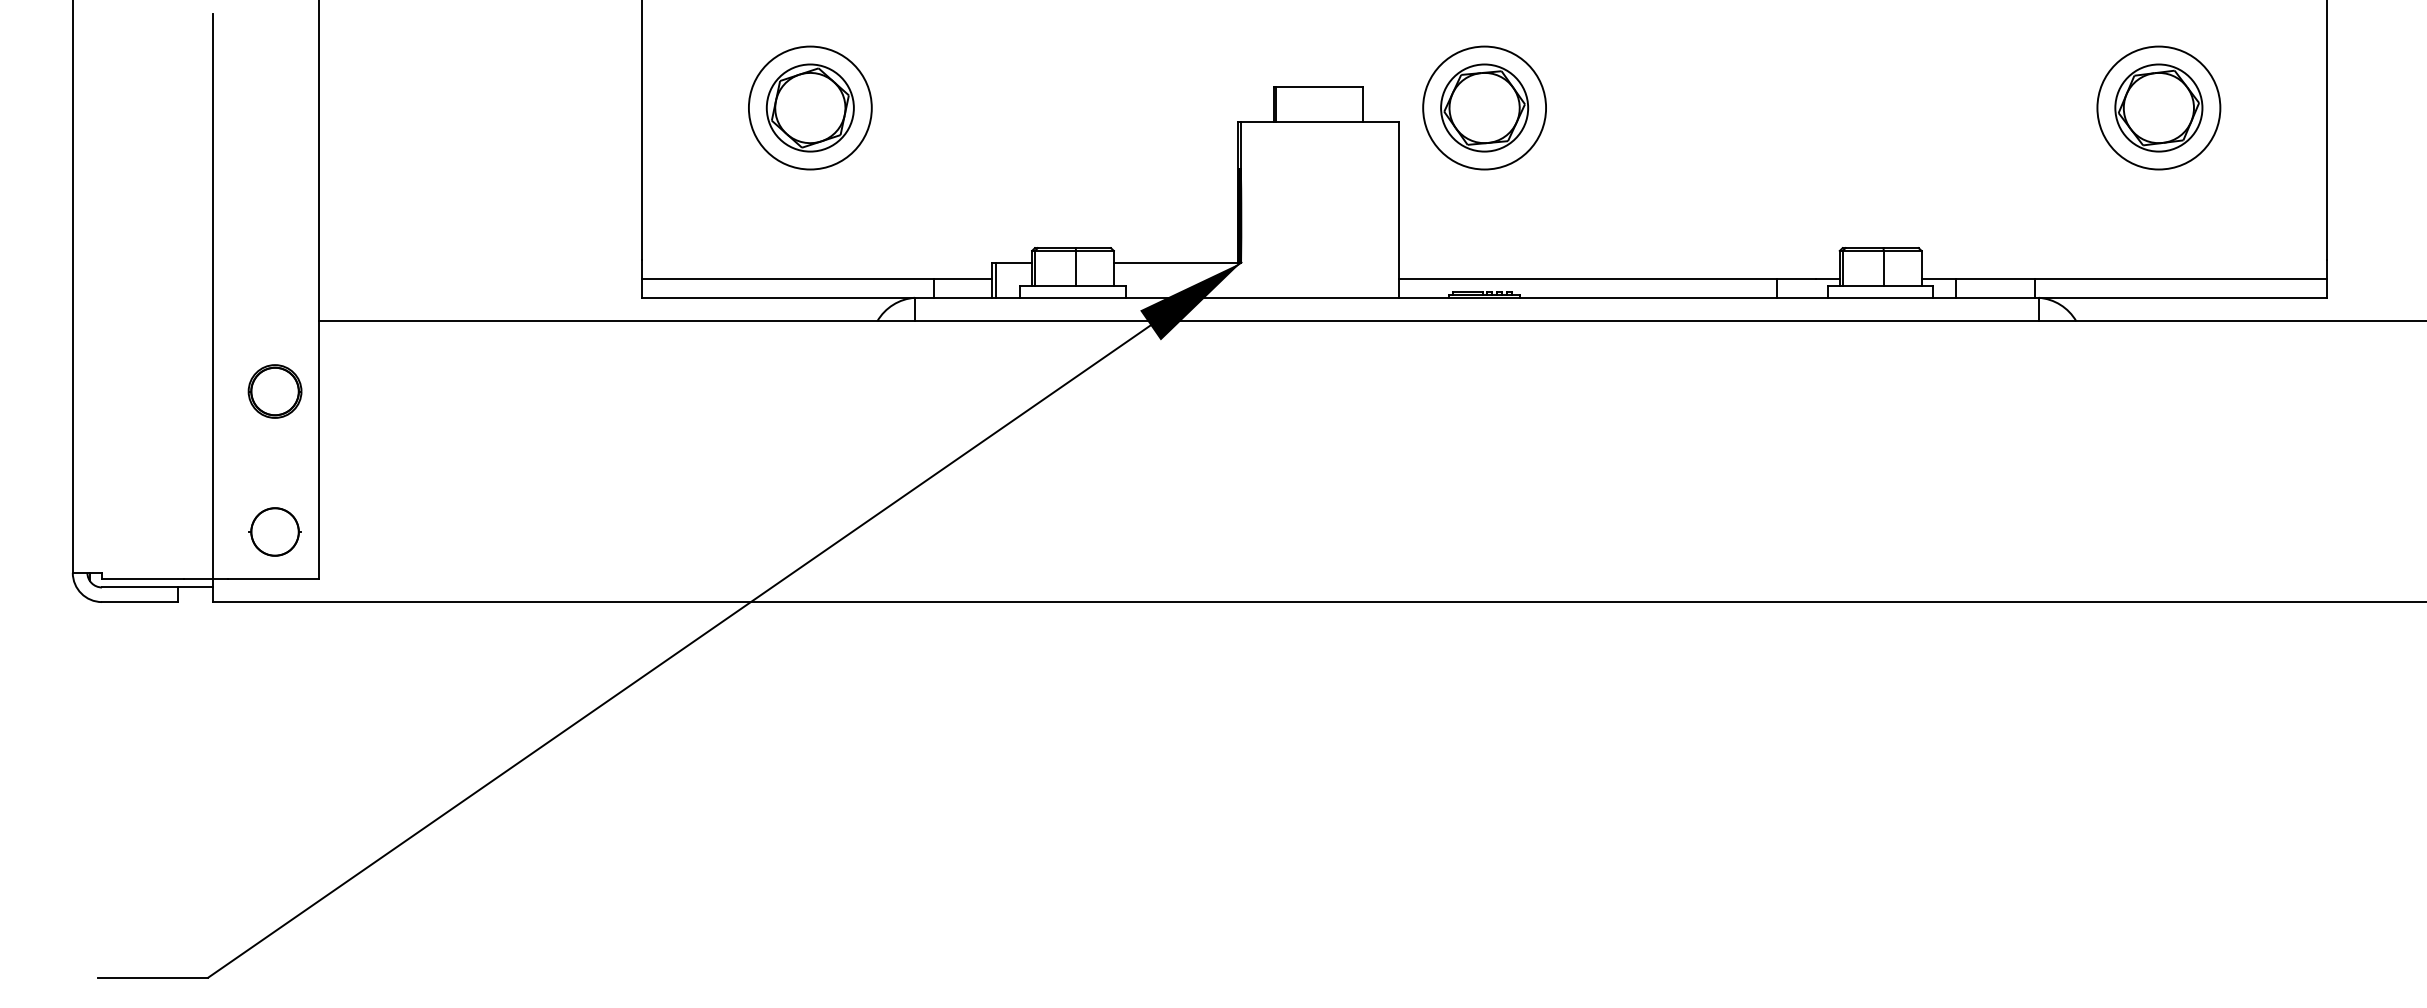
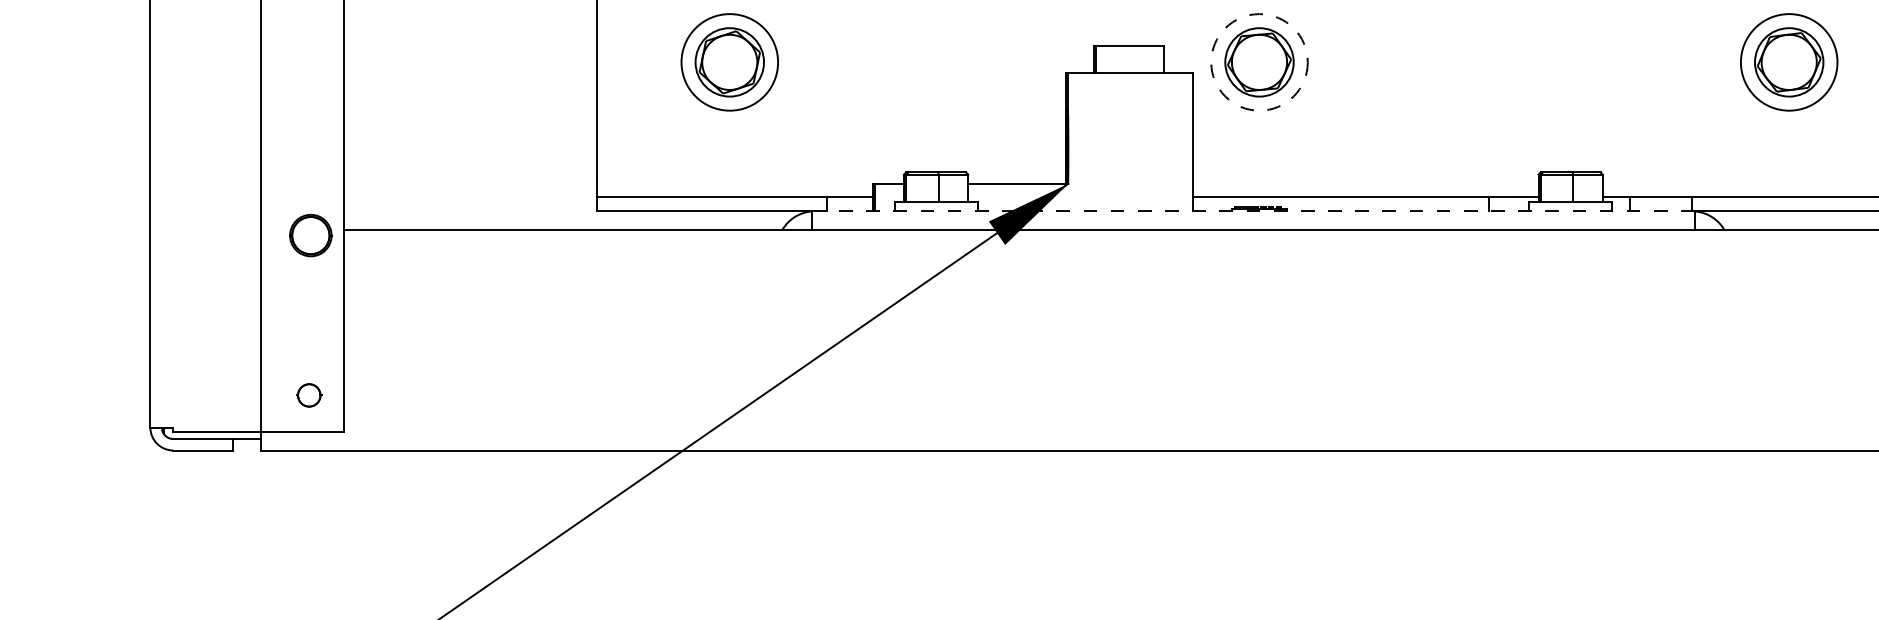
circle: (1484, 107) -> (1259, 61), solid -> dashed
line: (1476, 297) -> (1253, 211), solid -> dashed
part: (274, 391) -> (310, 235), moved
part: (274, 531) -> (308, 395), size x0.6

